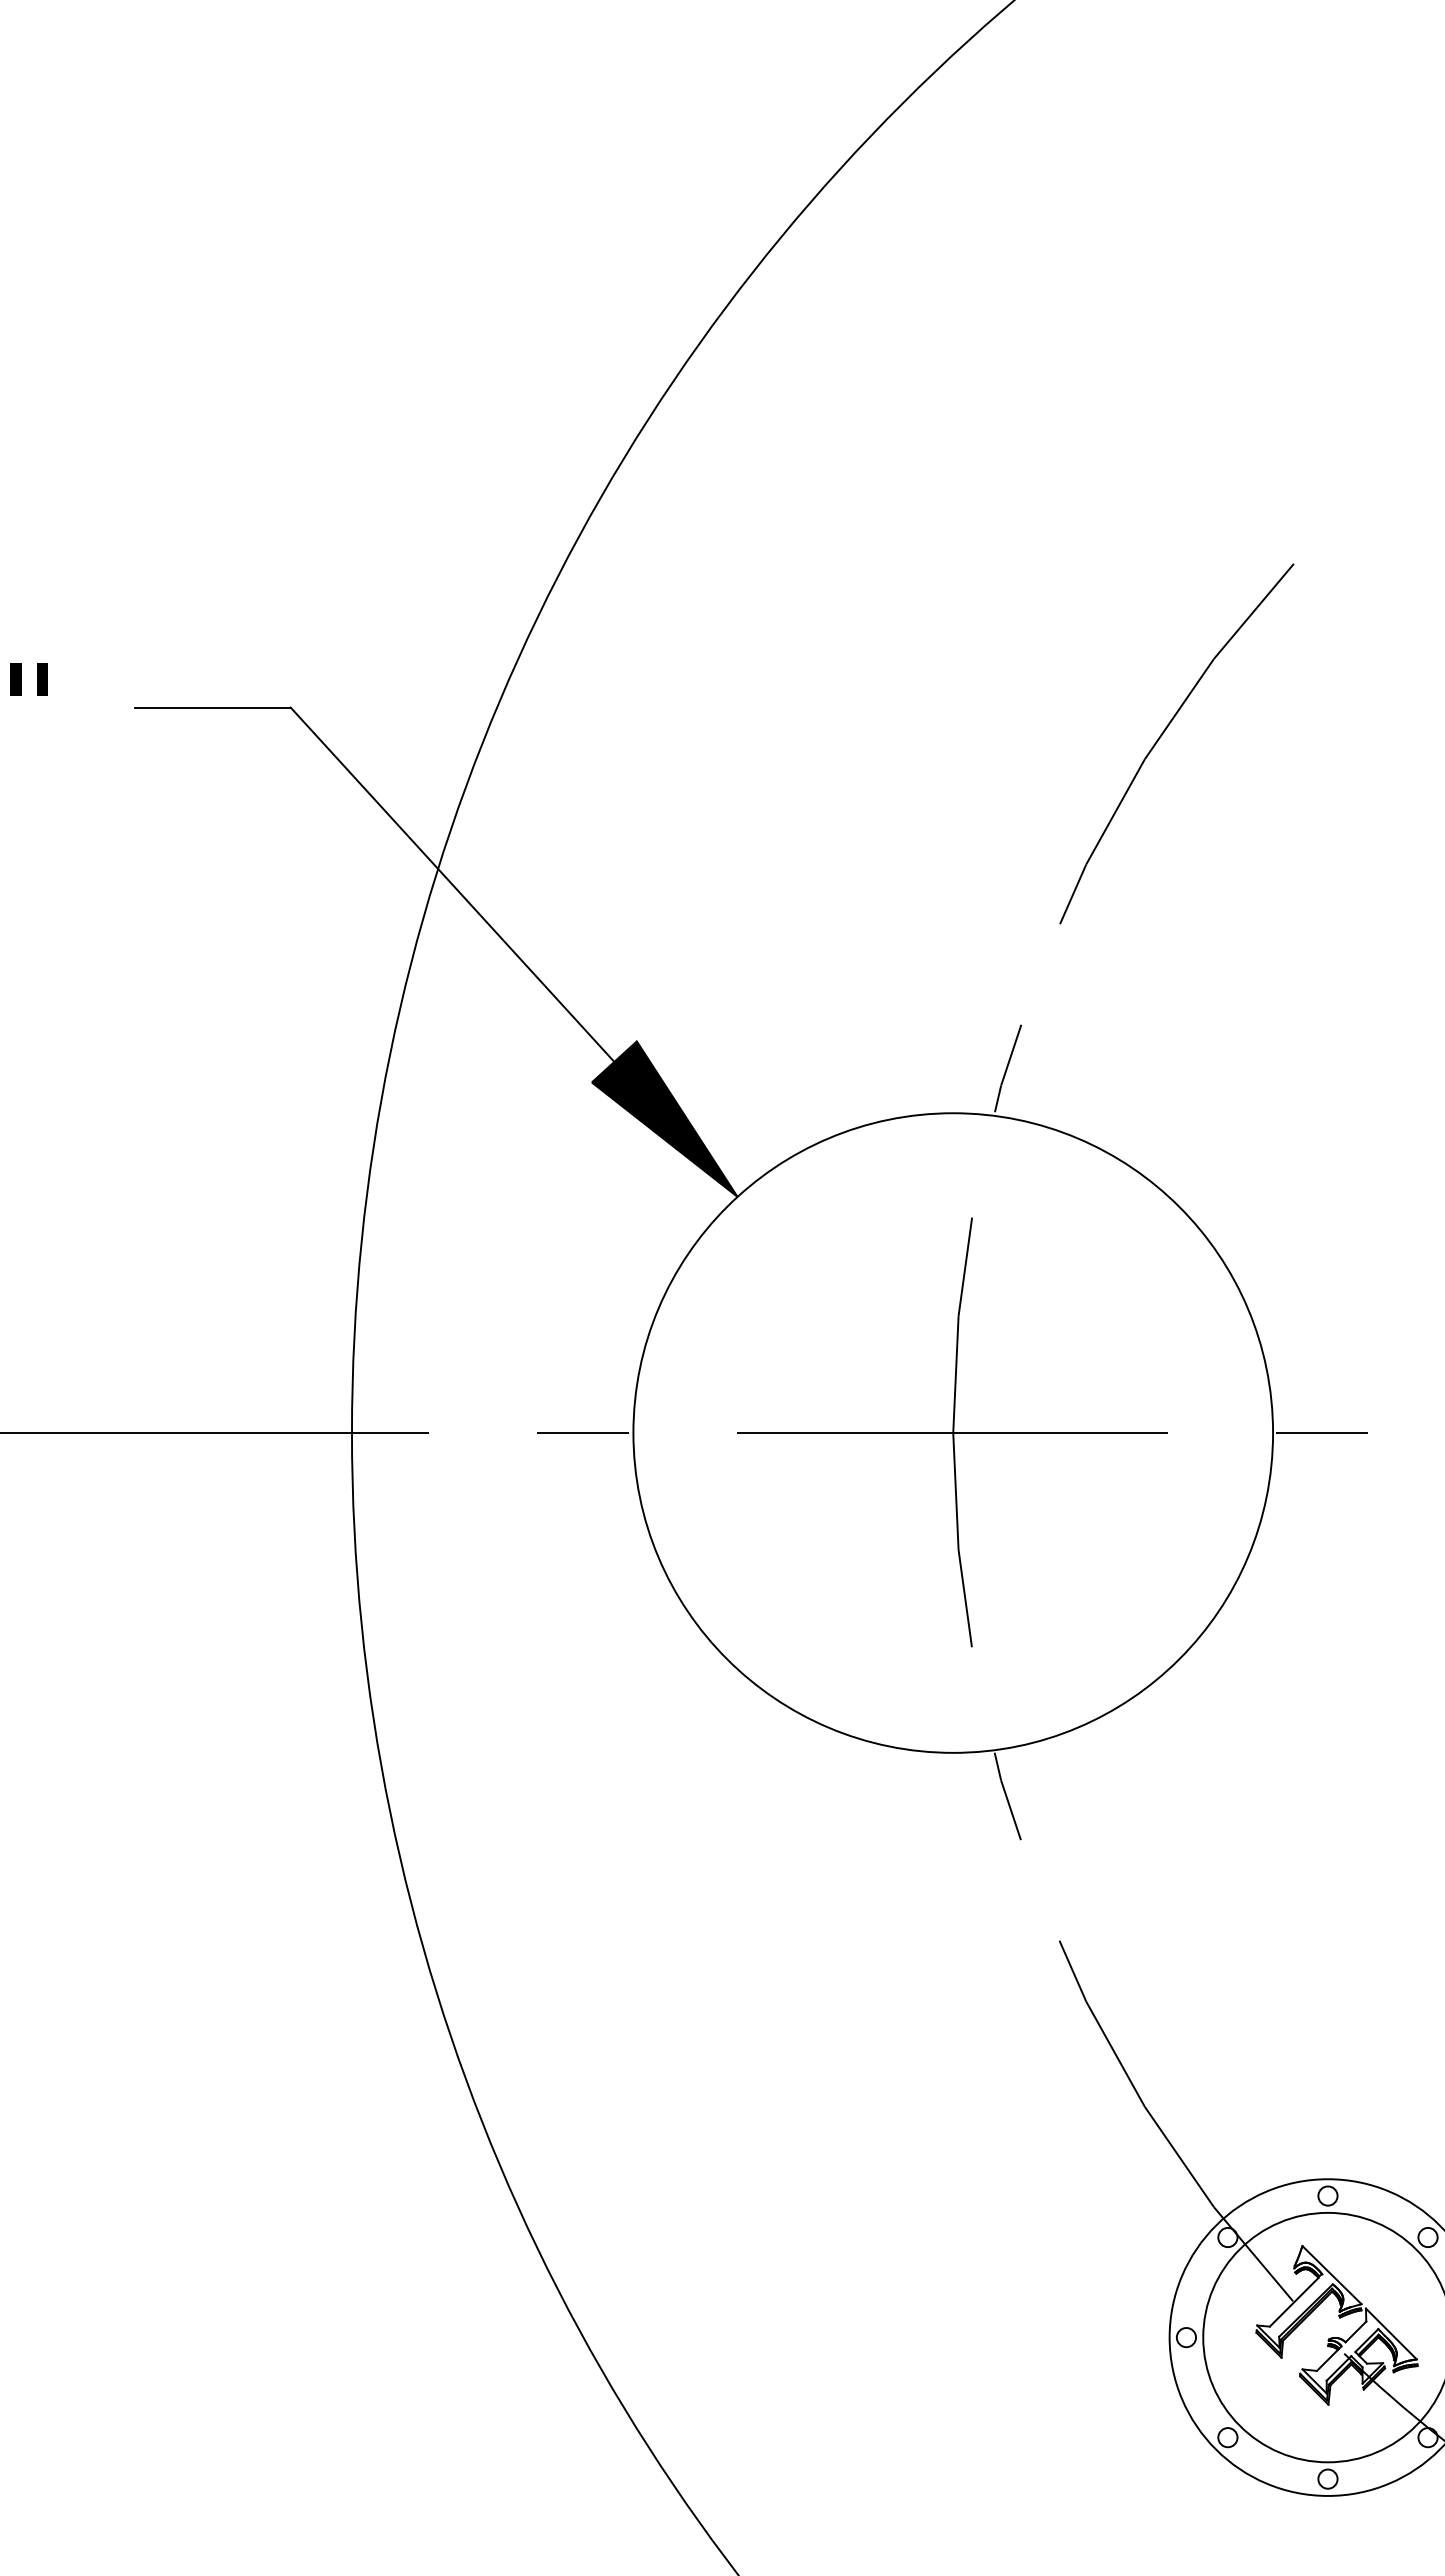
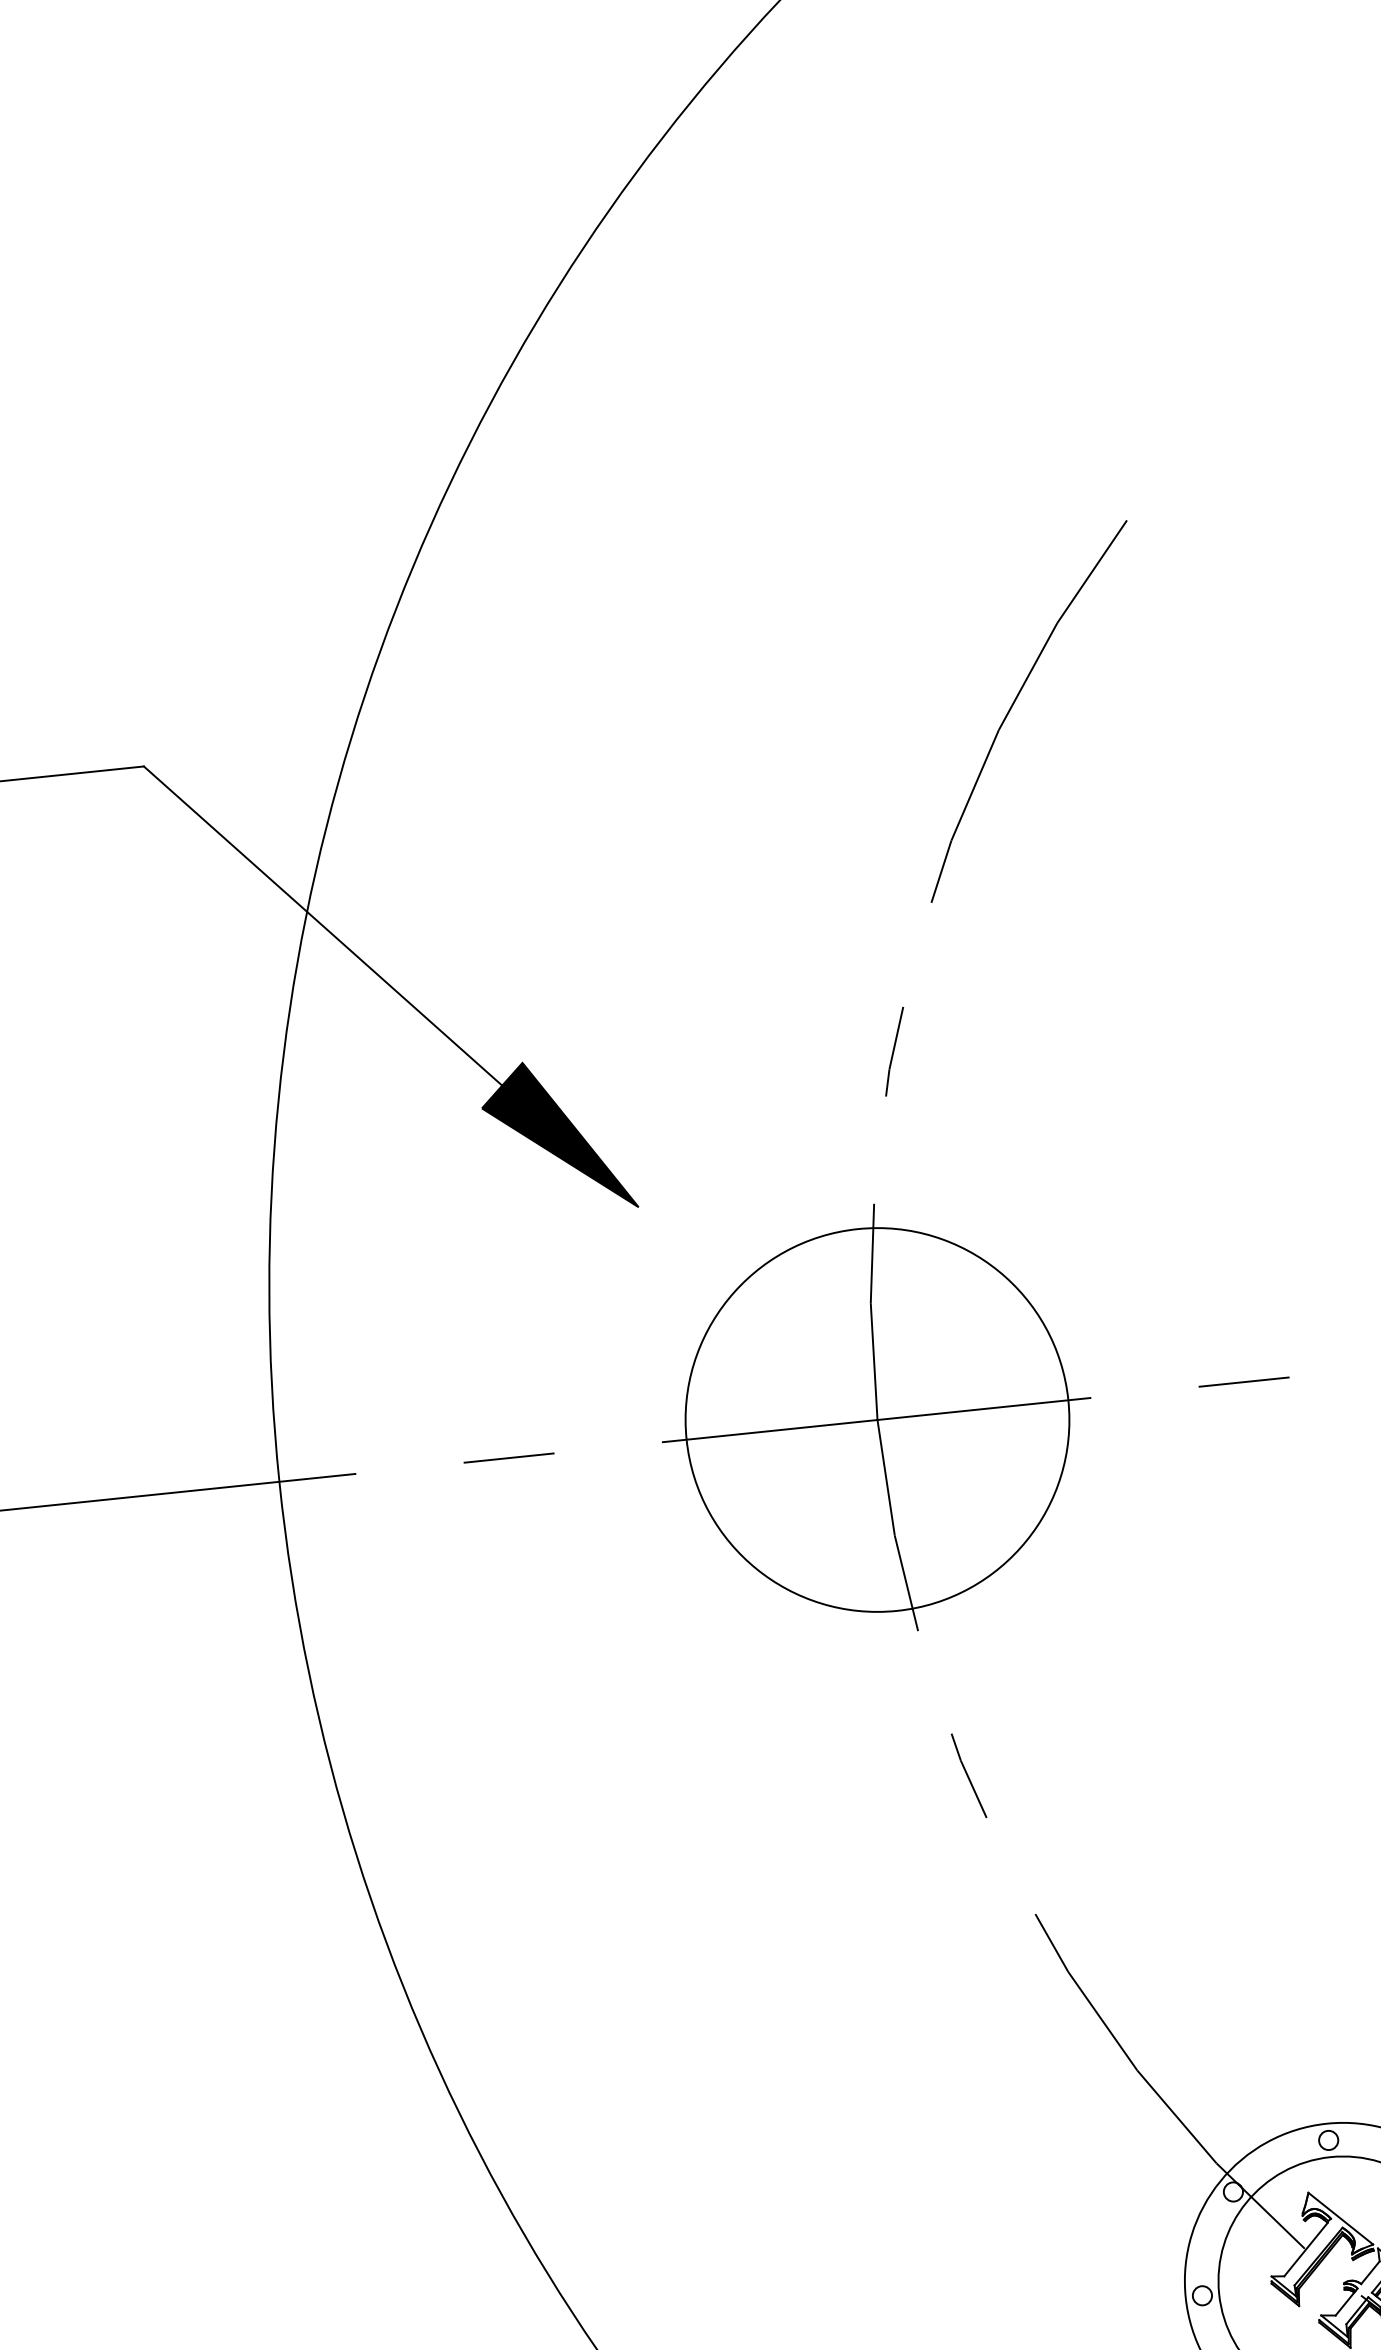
circle: (953, 1432) -> (877, 1419), size x0.6

